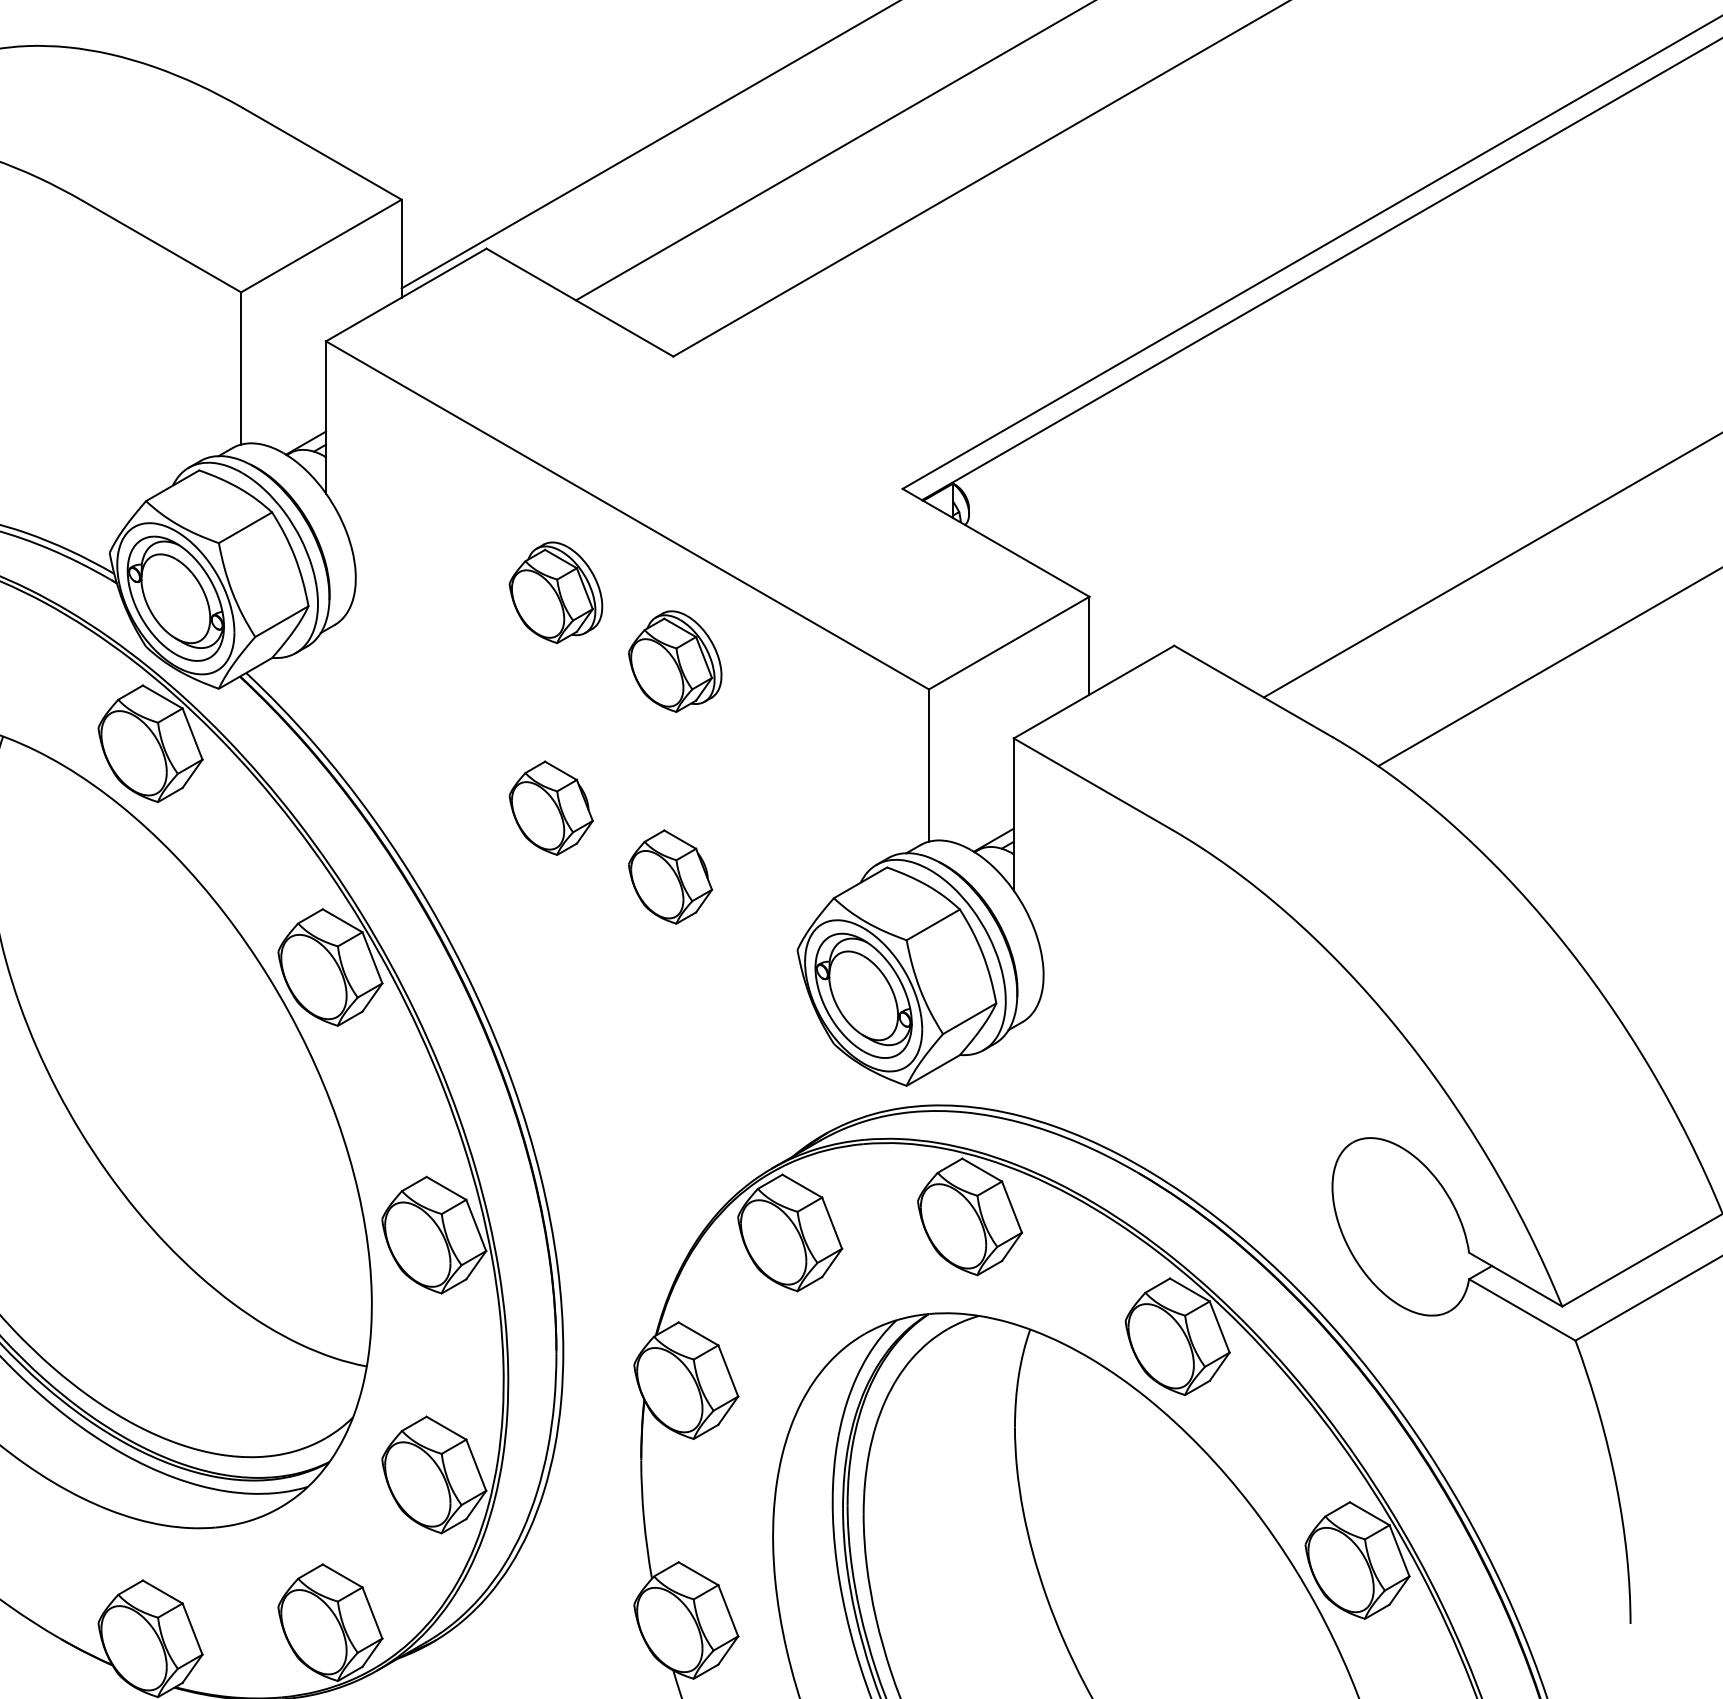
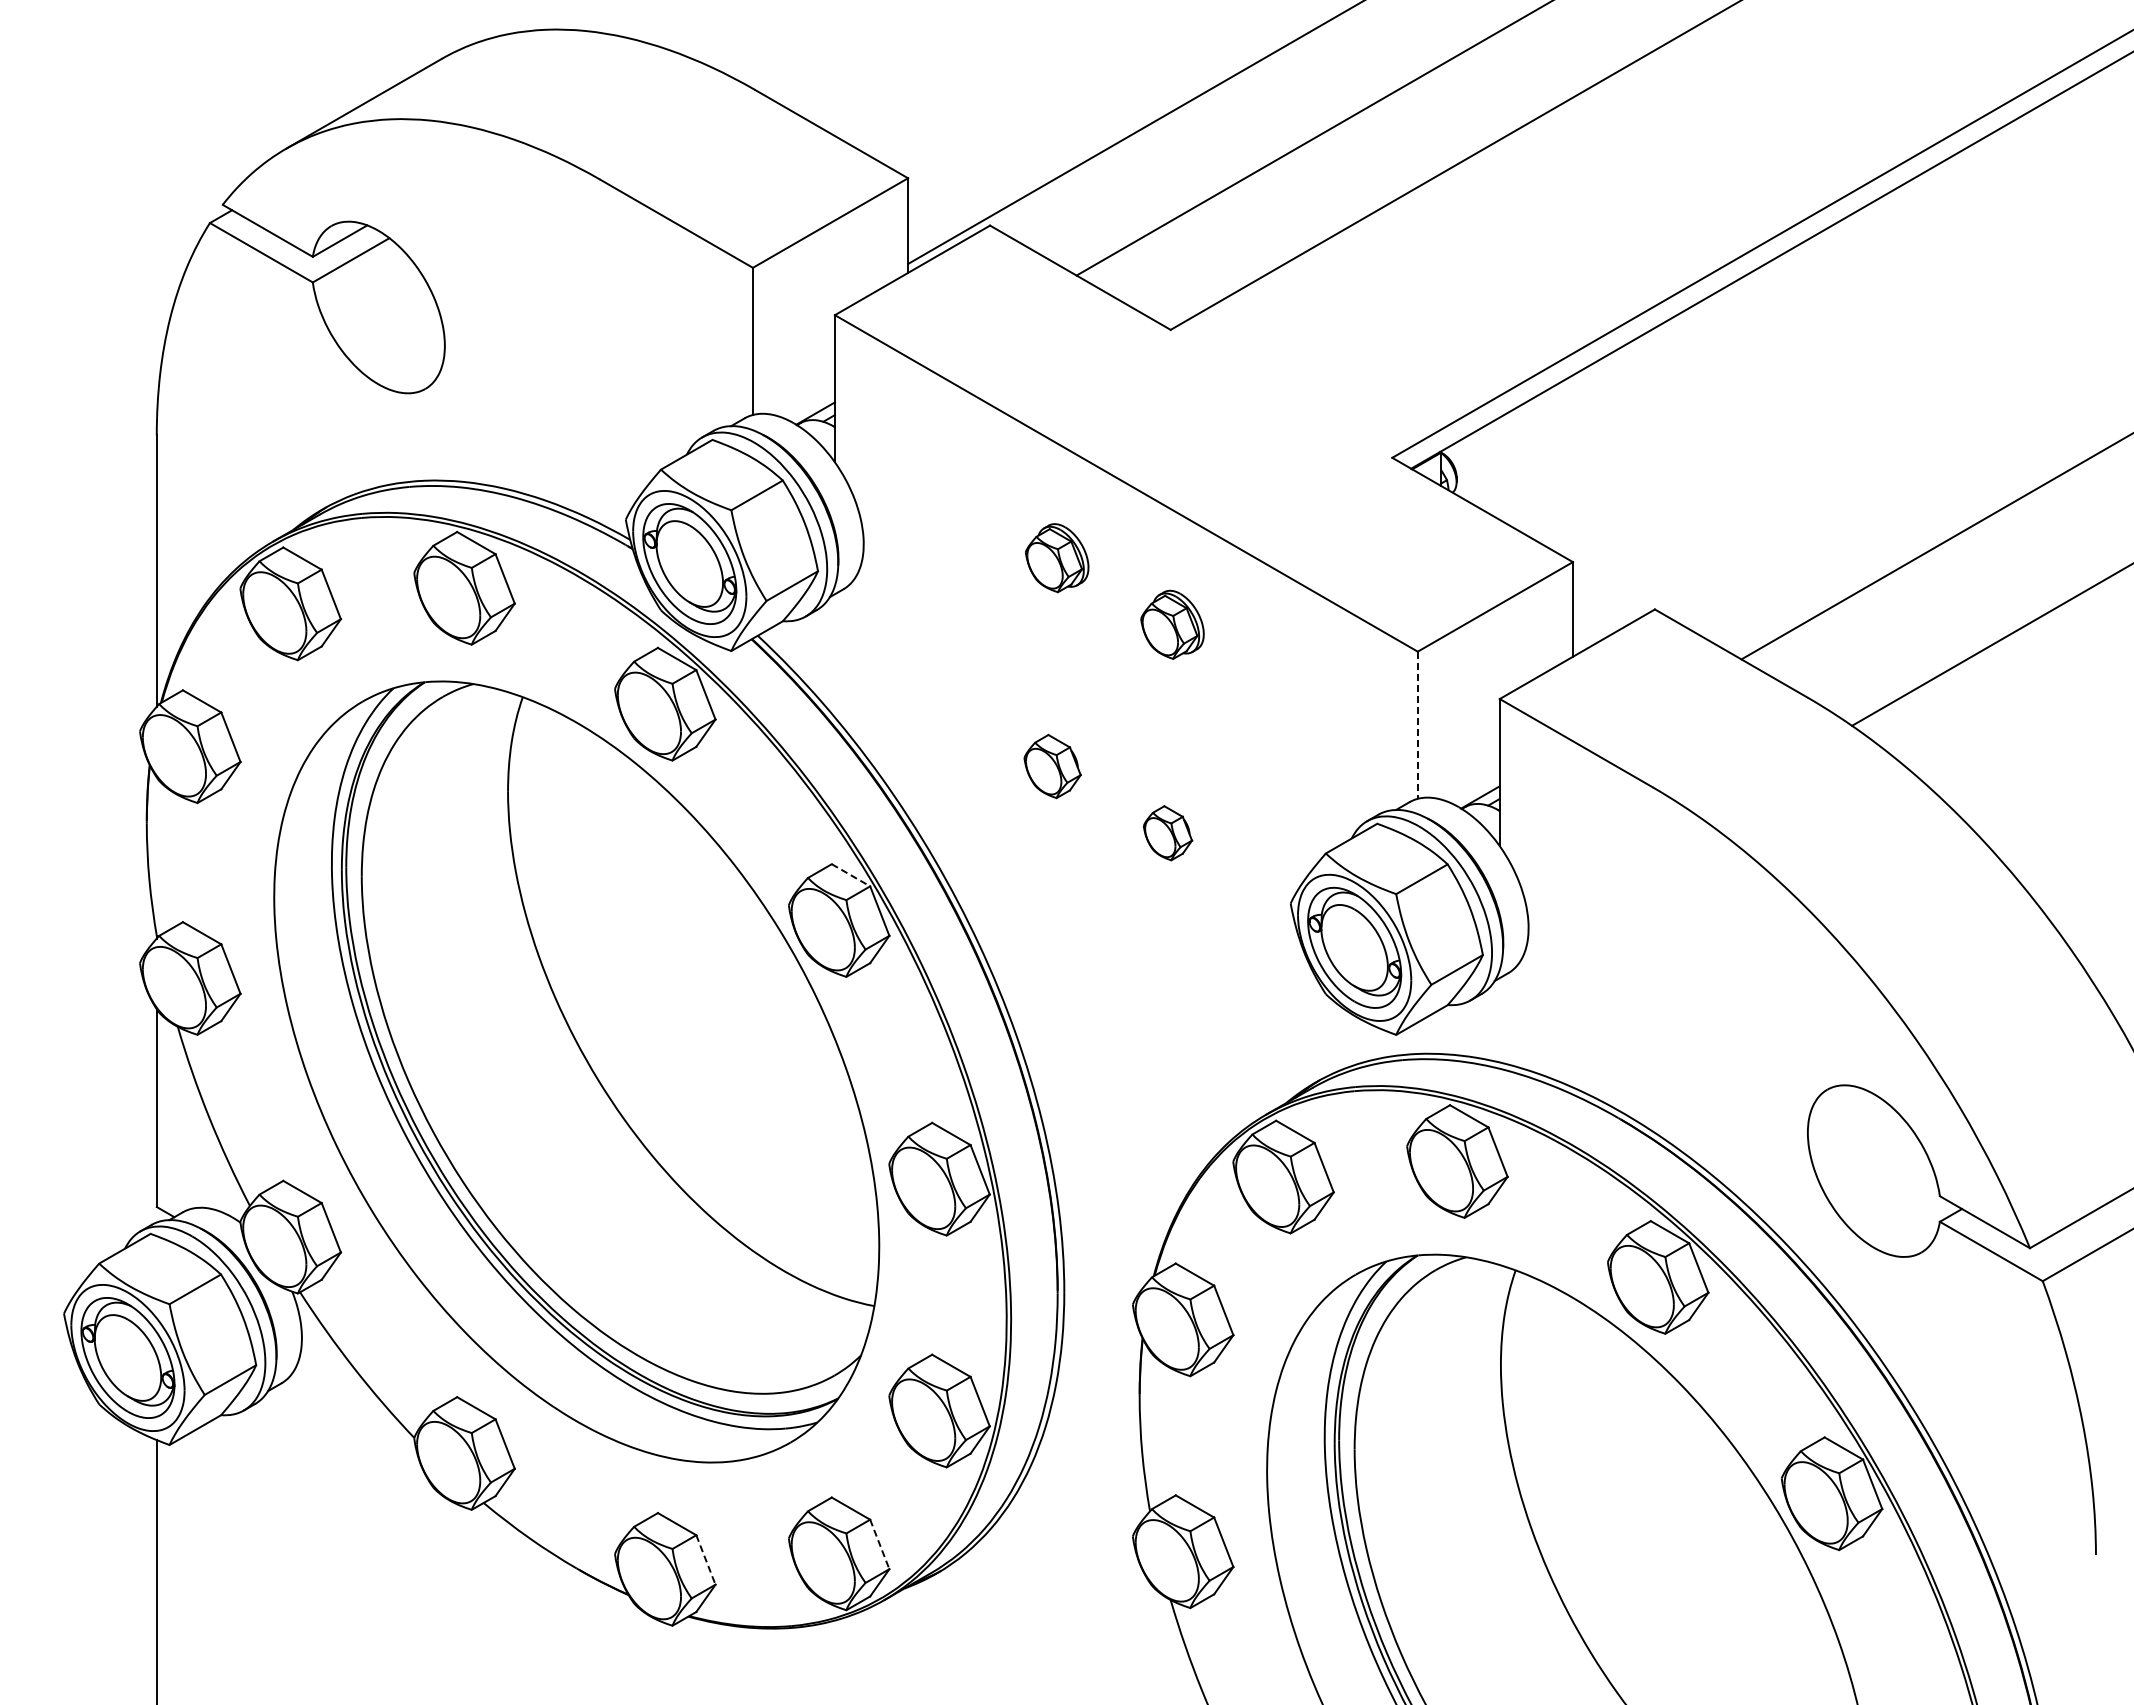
part: (555, 592) -> (1056, 557), size x0.7
part: (675, 661) -> (1172, 624), size x0.7
line: (928, 765) -> (1417, 725), solid -> dashed
part: (551, 808) -> (1052, 766), size x0.7
part: (670, 877) -> (1167, 833), size x0.6
line: (343, 920) -> (851, 875), solid -> dashed
line: (372, 1613) -> (879, 1544), solid -> dashed
line: (192, 1628) -> (705, 1559), solid -> dashed

